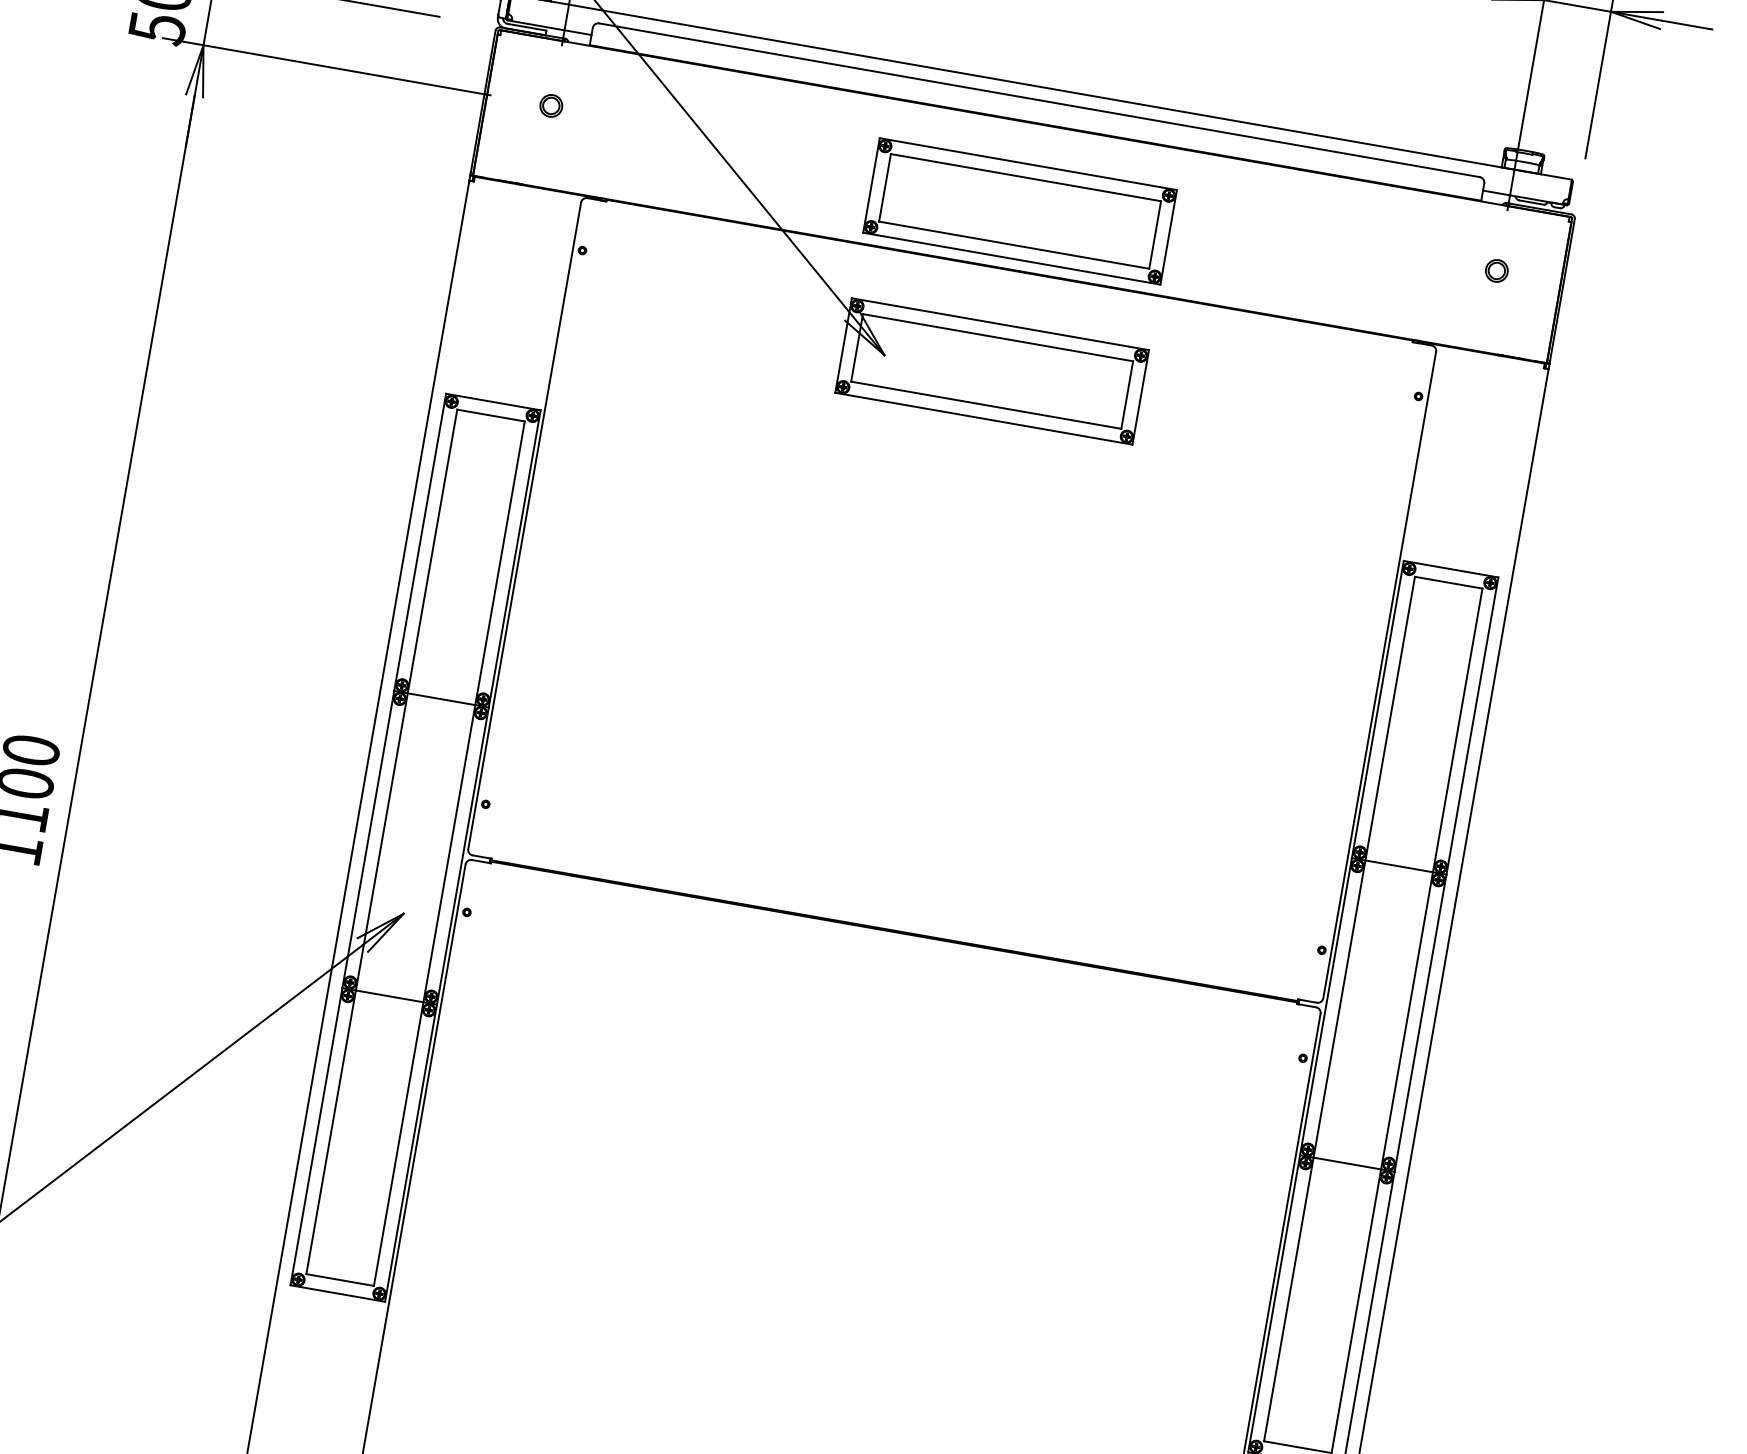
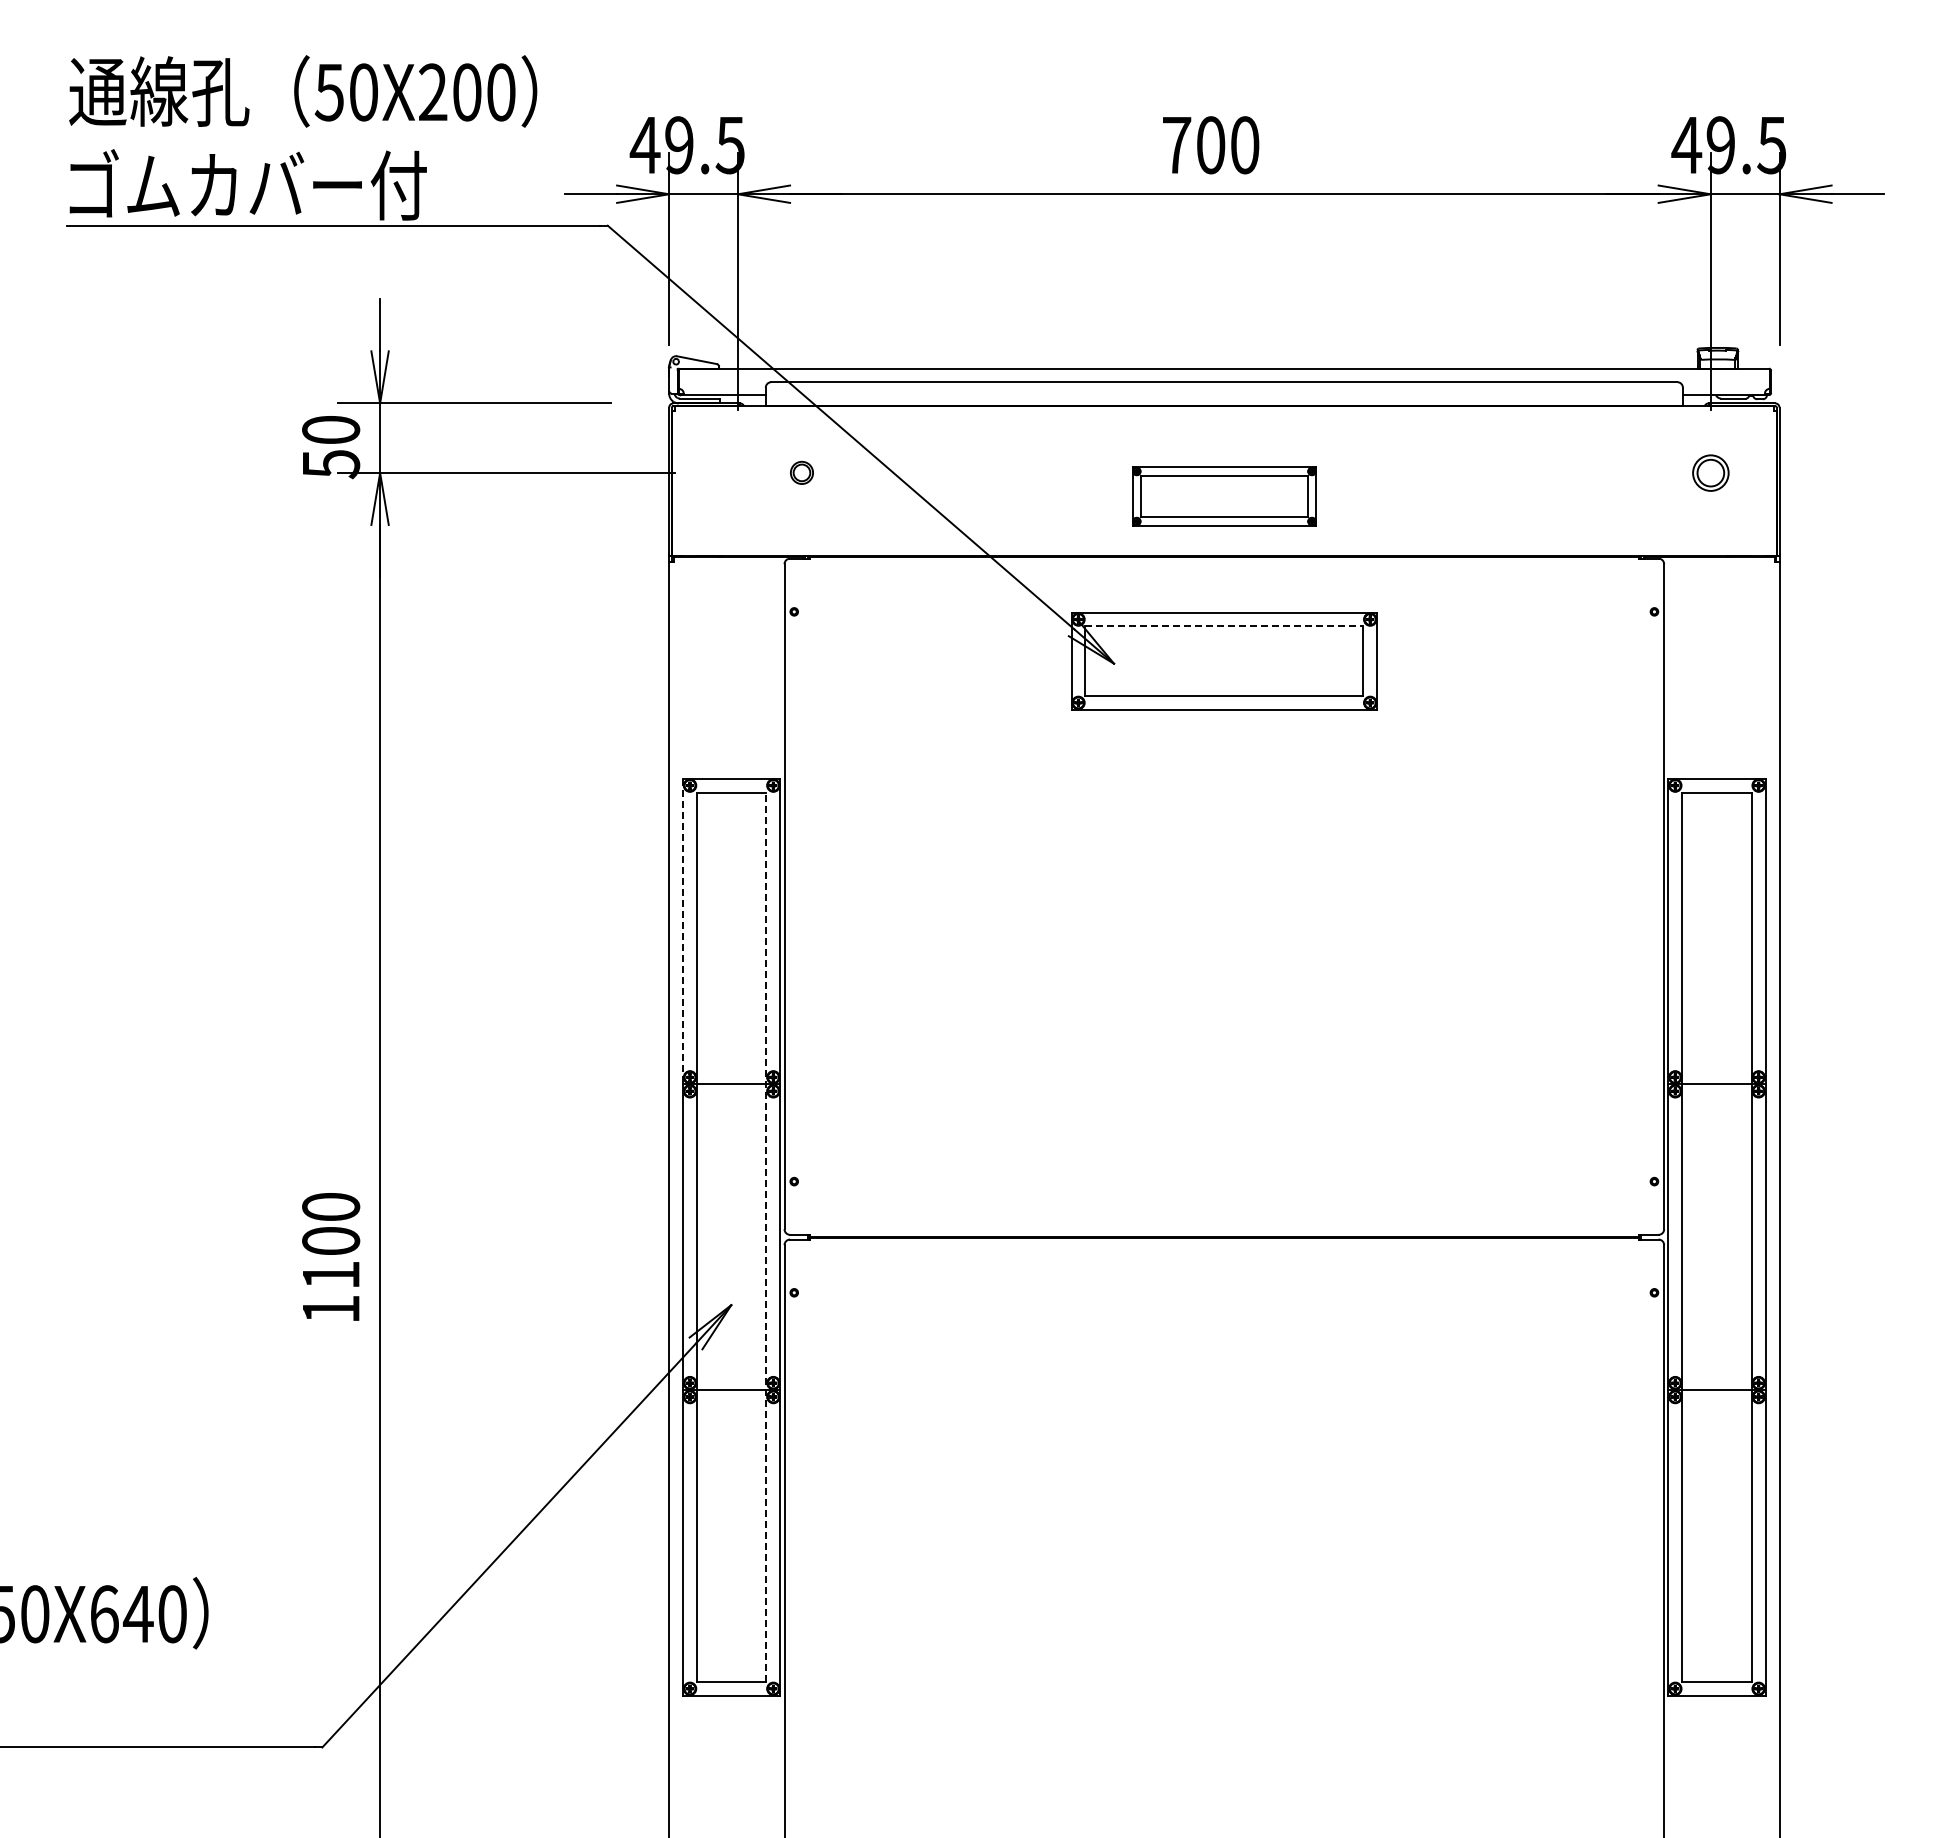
part: (550, 105) -> (801, 472), moved
part: (1020, 211) -> (1224, 496), size x0.6
part: (1496, 270) -> (1710, 472), size x1.6
line: (998, 337) -> (1224, 626), solid -> dashed
line: (420, 542) -> (683, 931), solid -> dashed
line: (449, 853) -> (766, 1237), solid -> dashed

